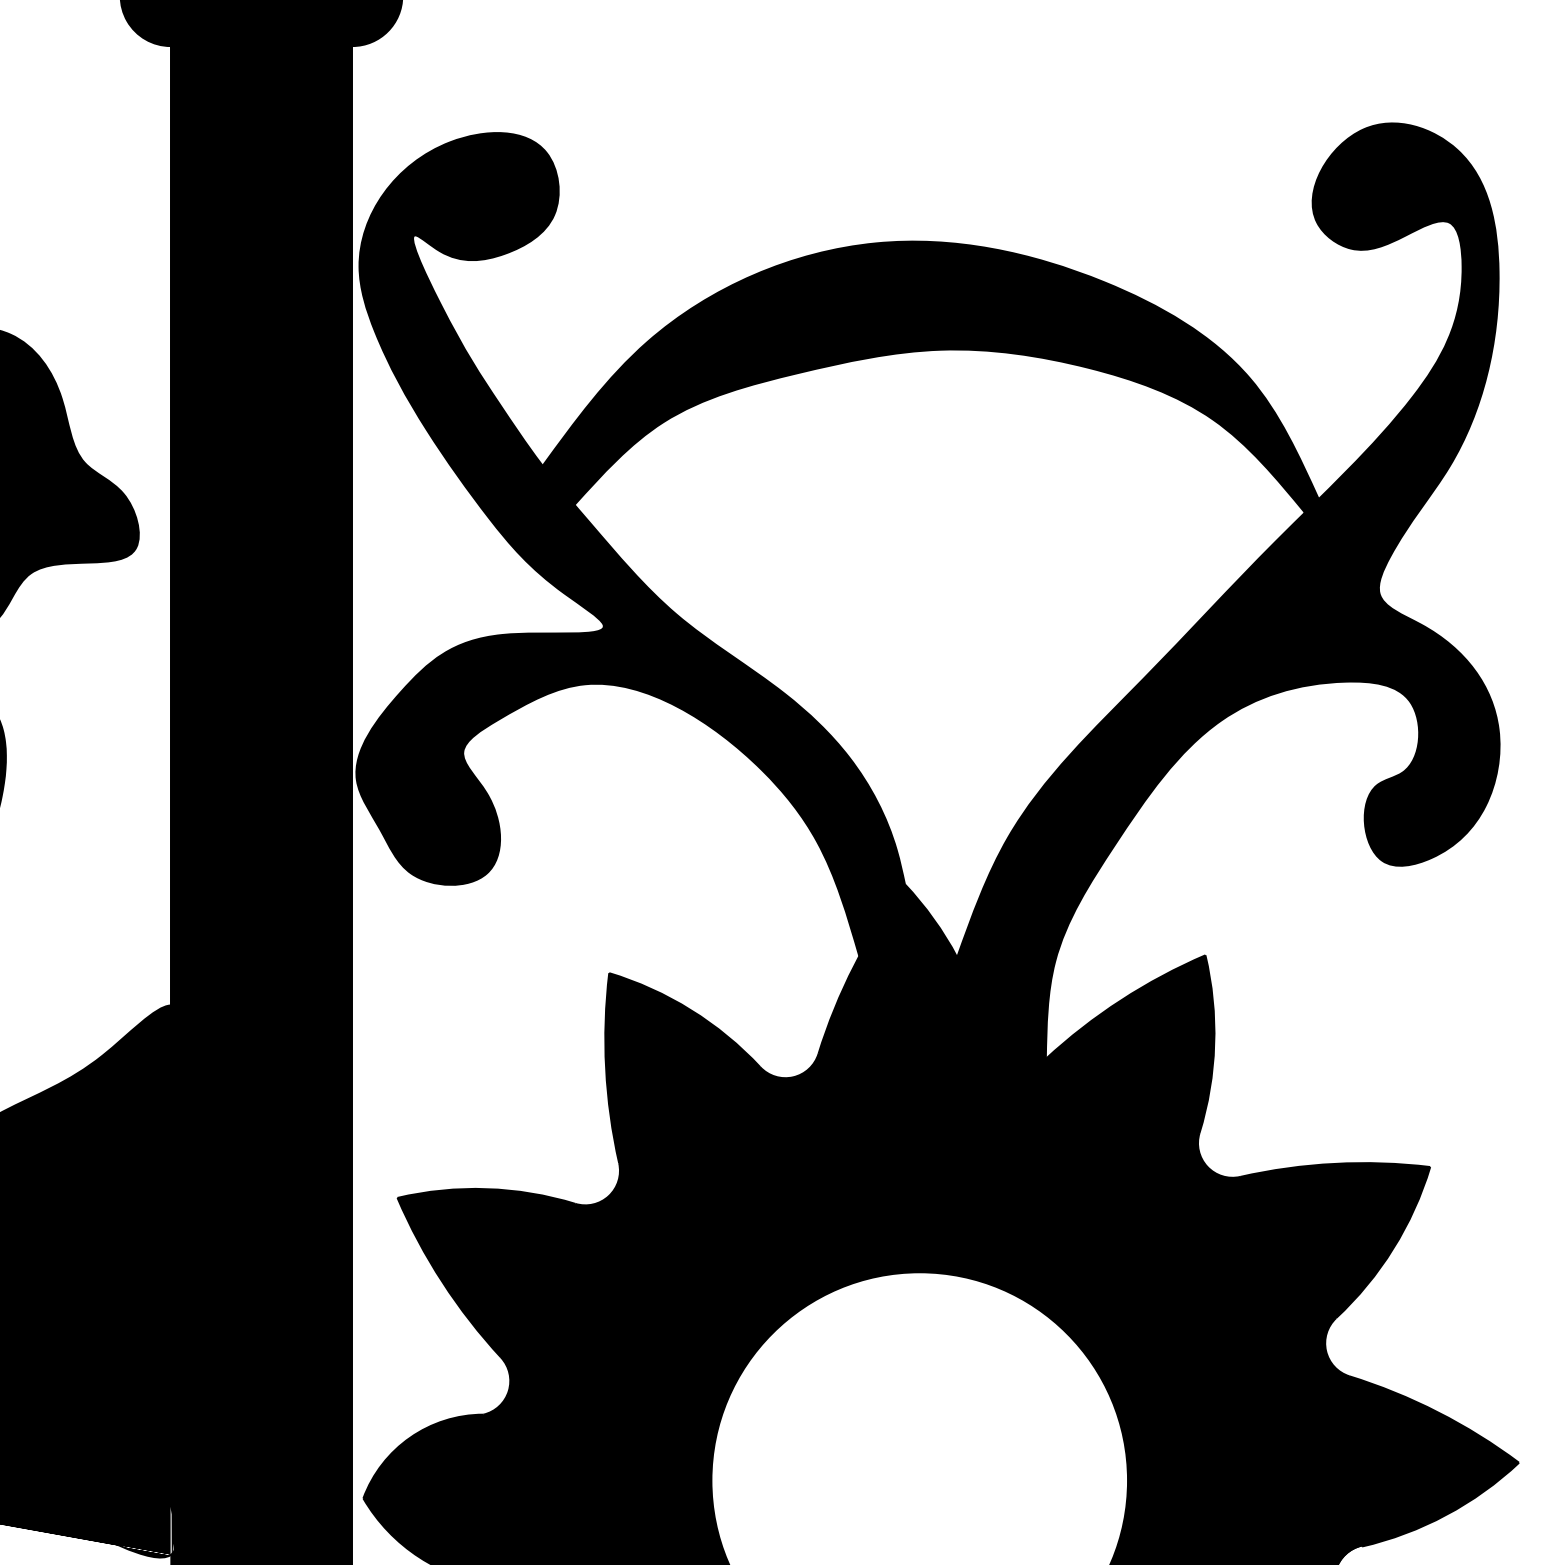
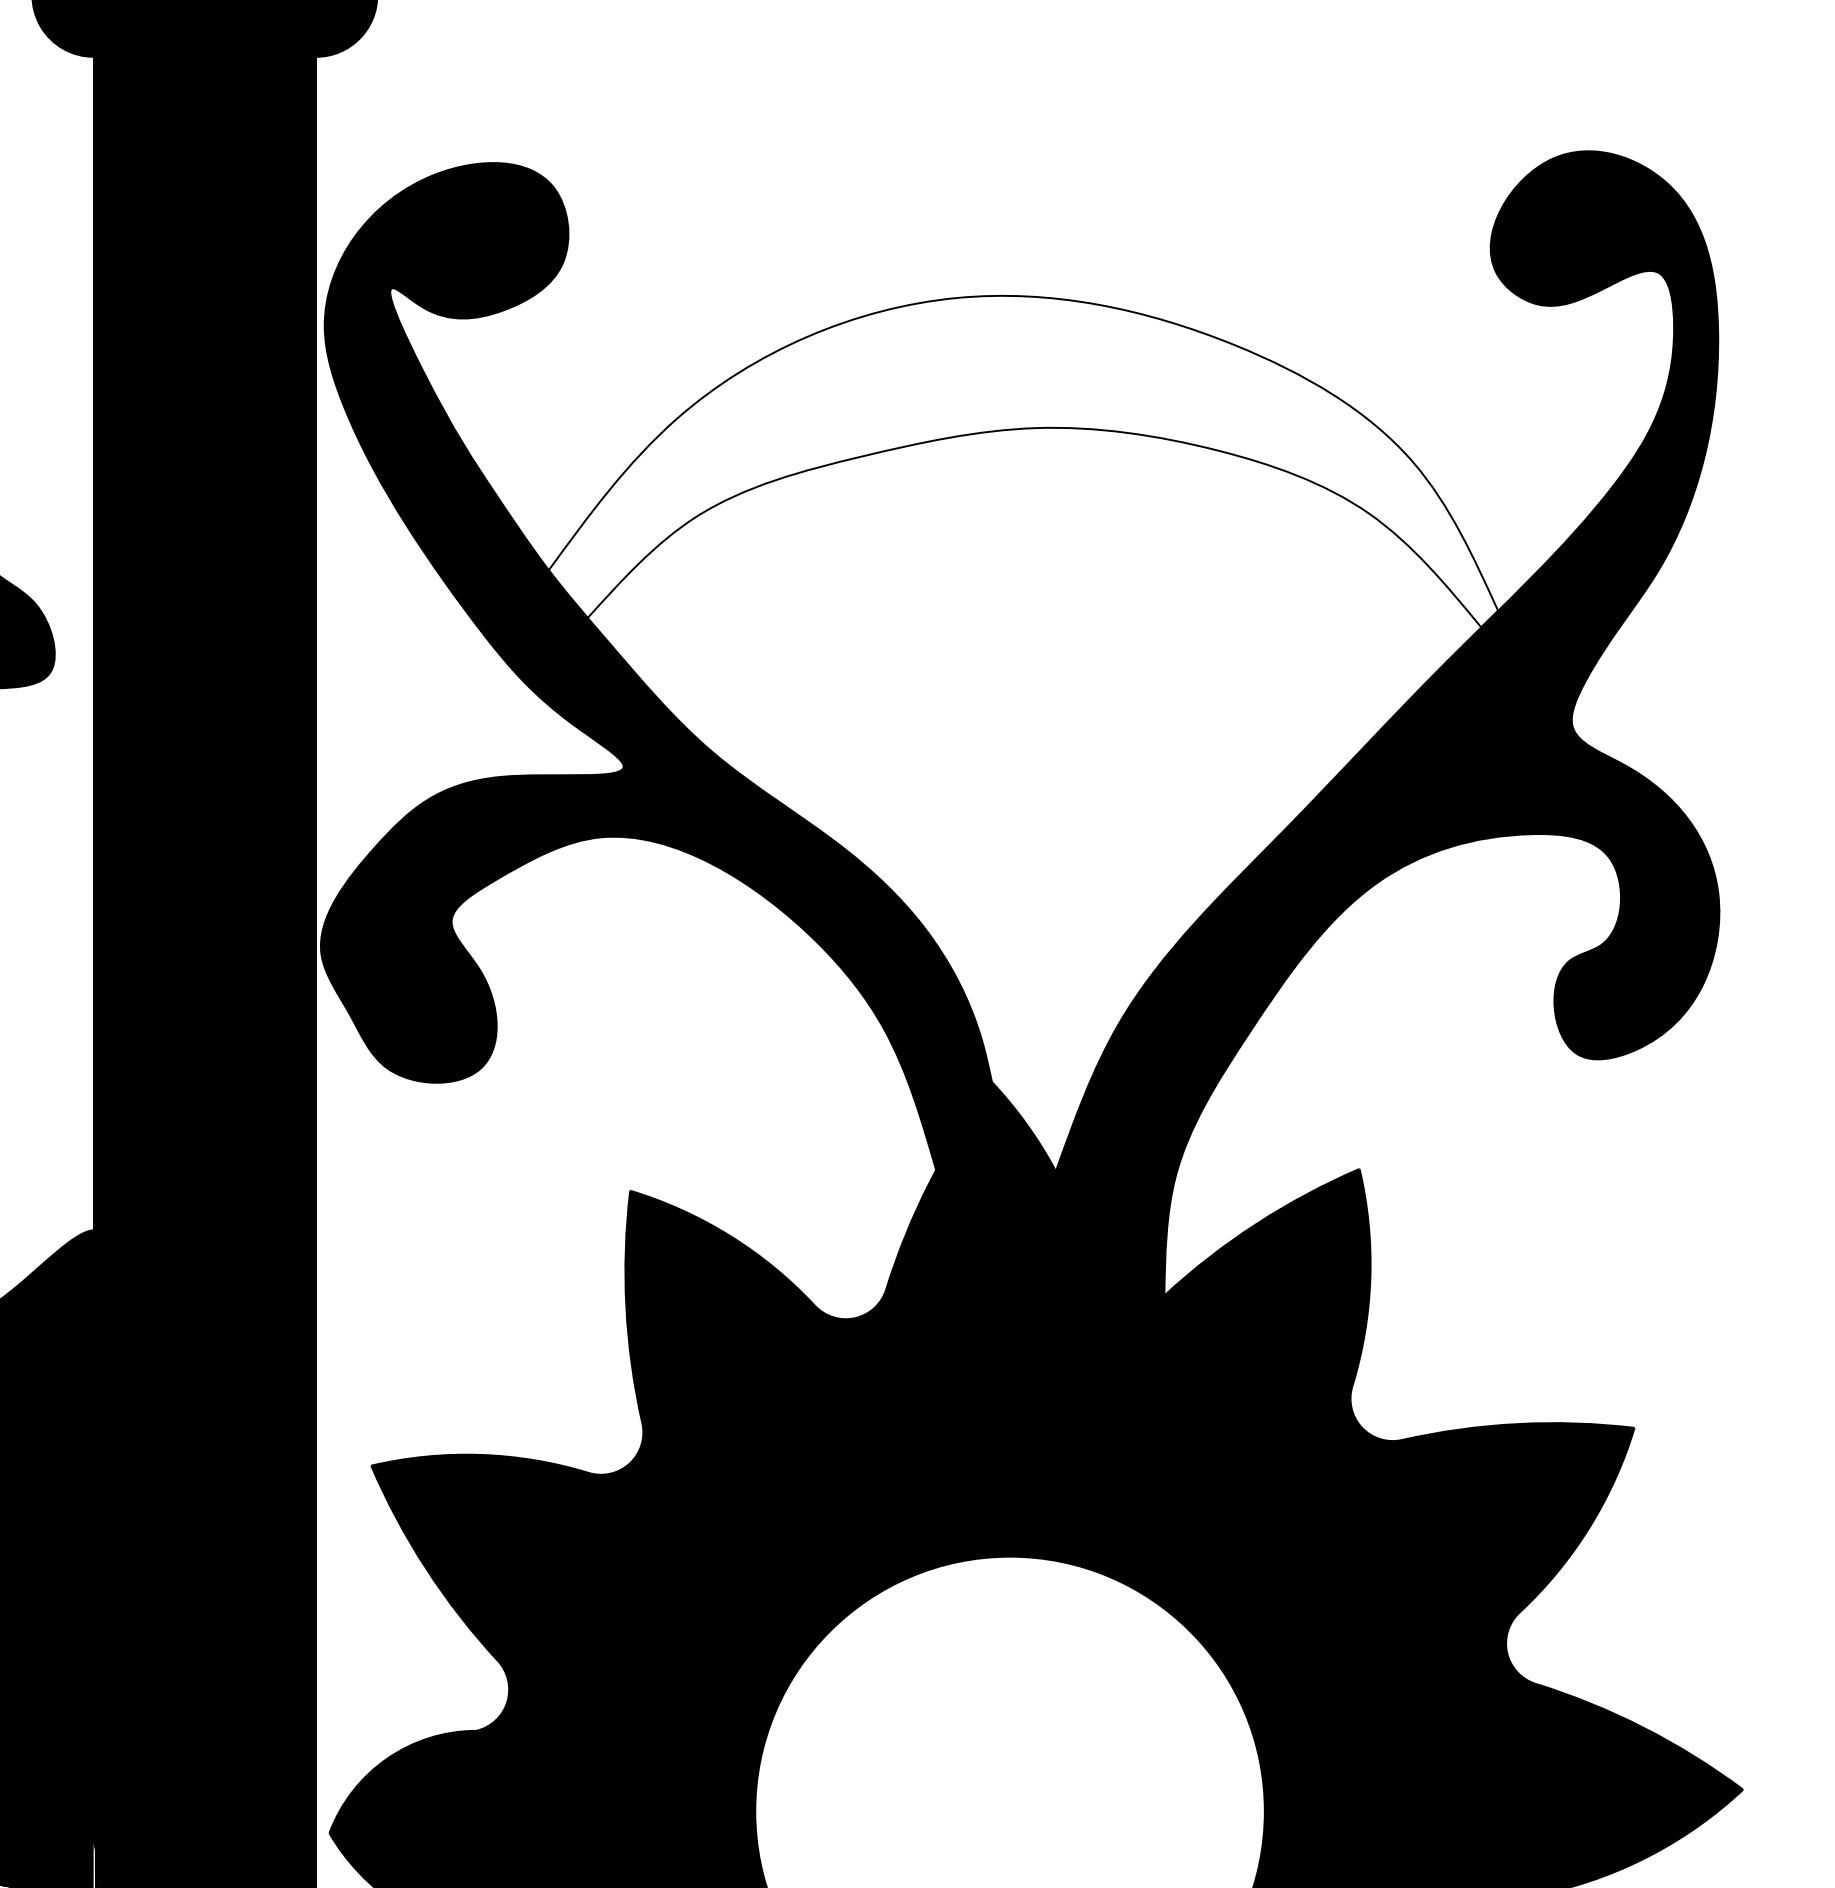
fill: (930, 376) -> (1023, 460), removed

